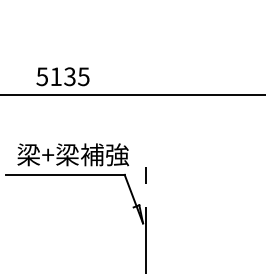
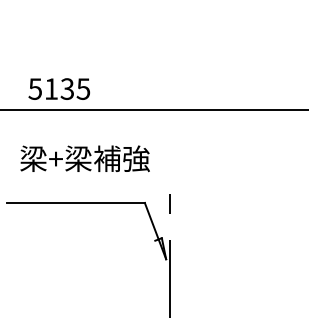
text: (62, 76) -> (58, 88), moved
text: (72, 154) -> (84, 158), moved

